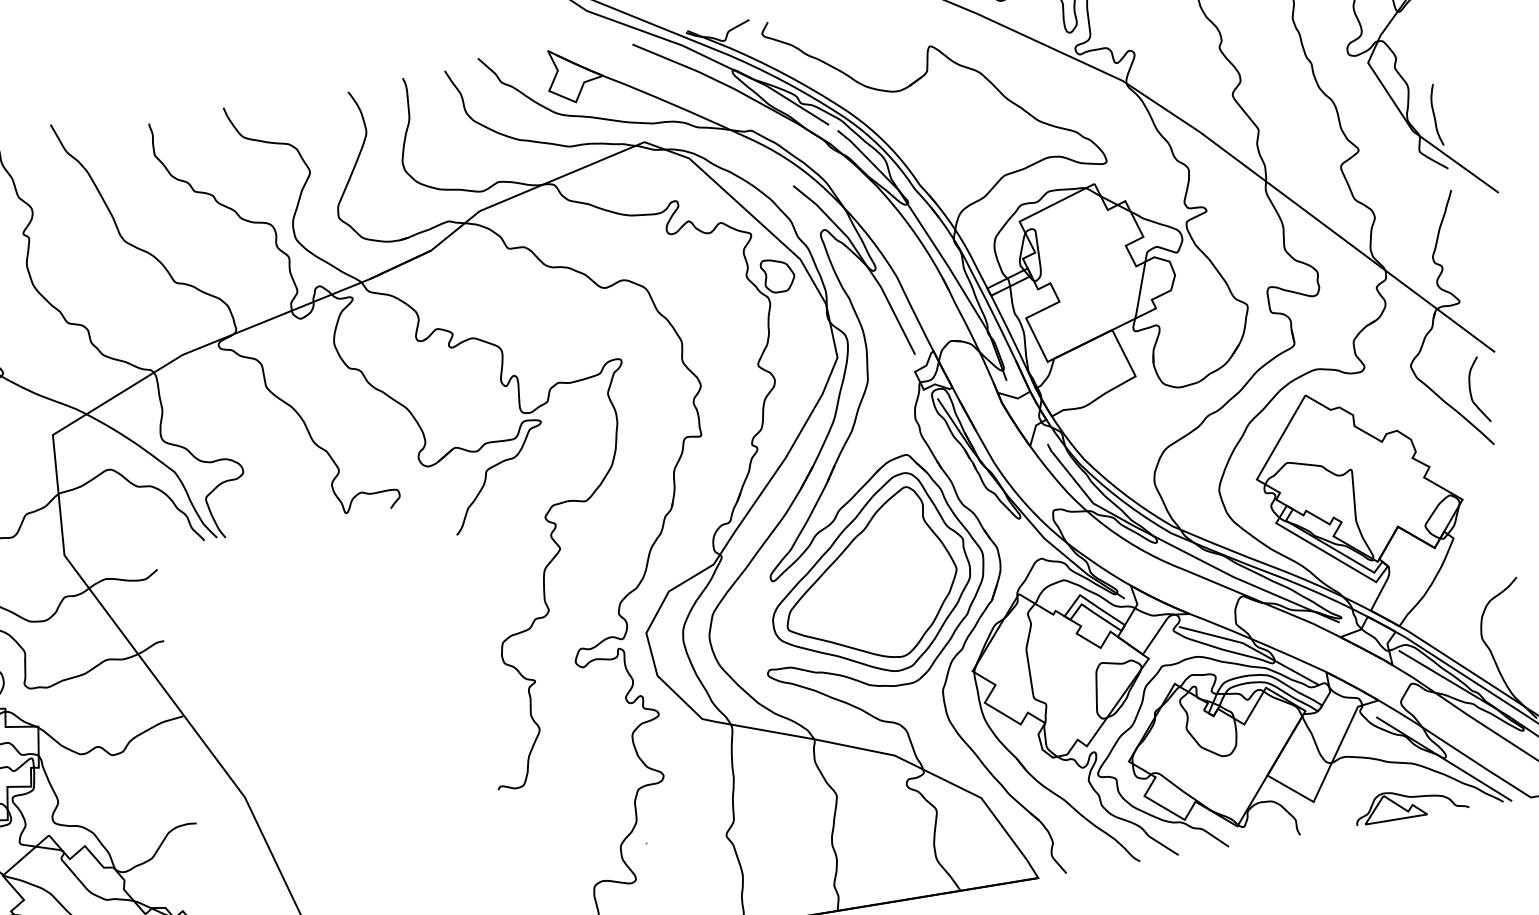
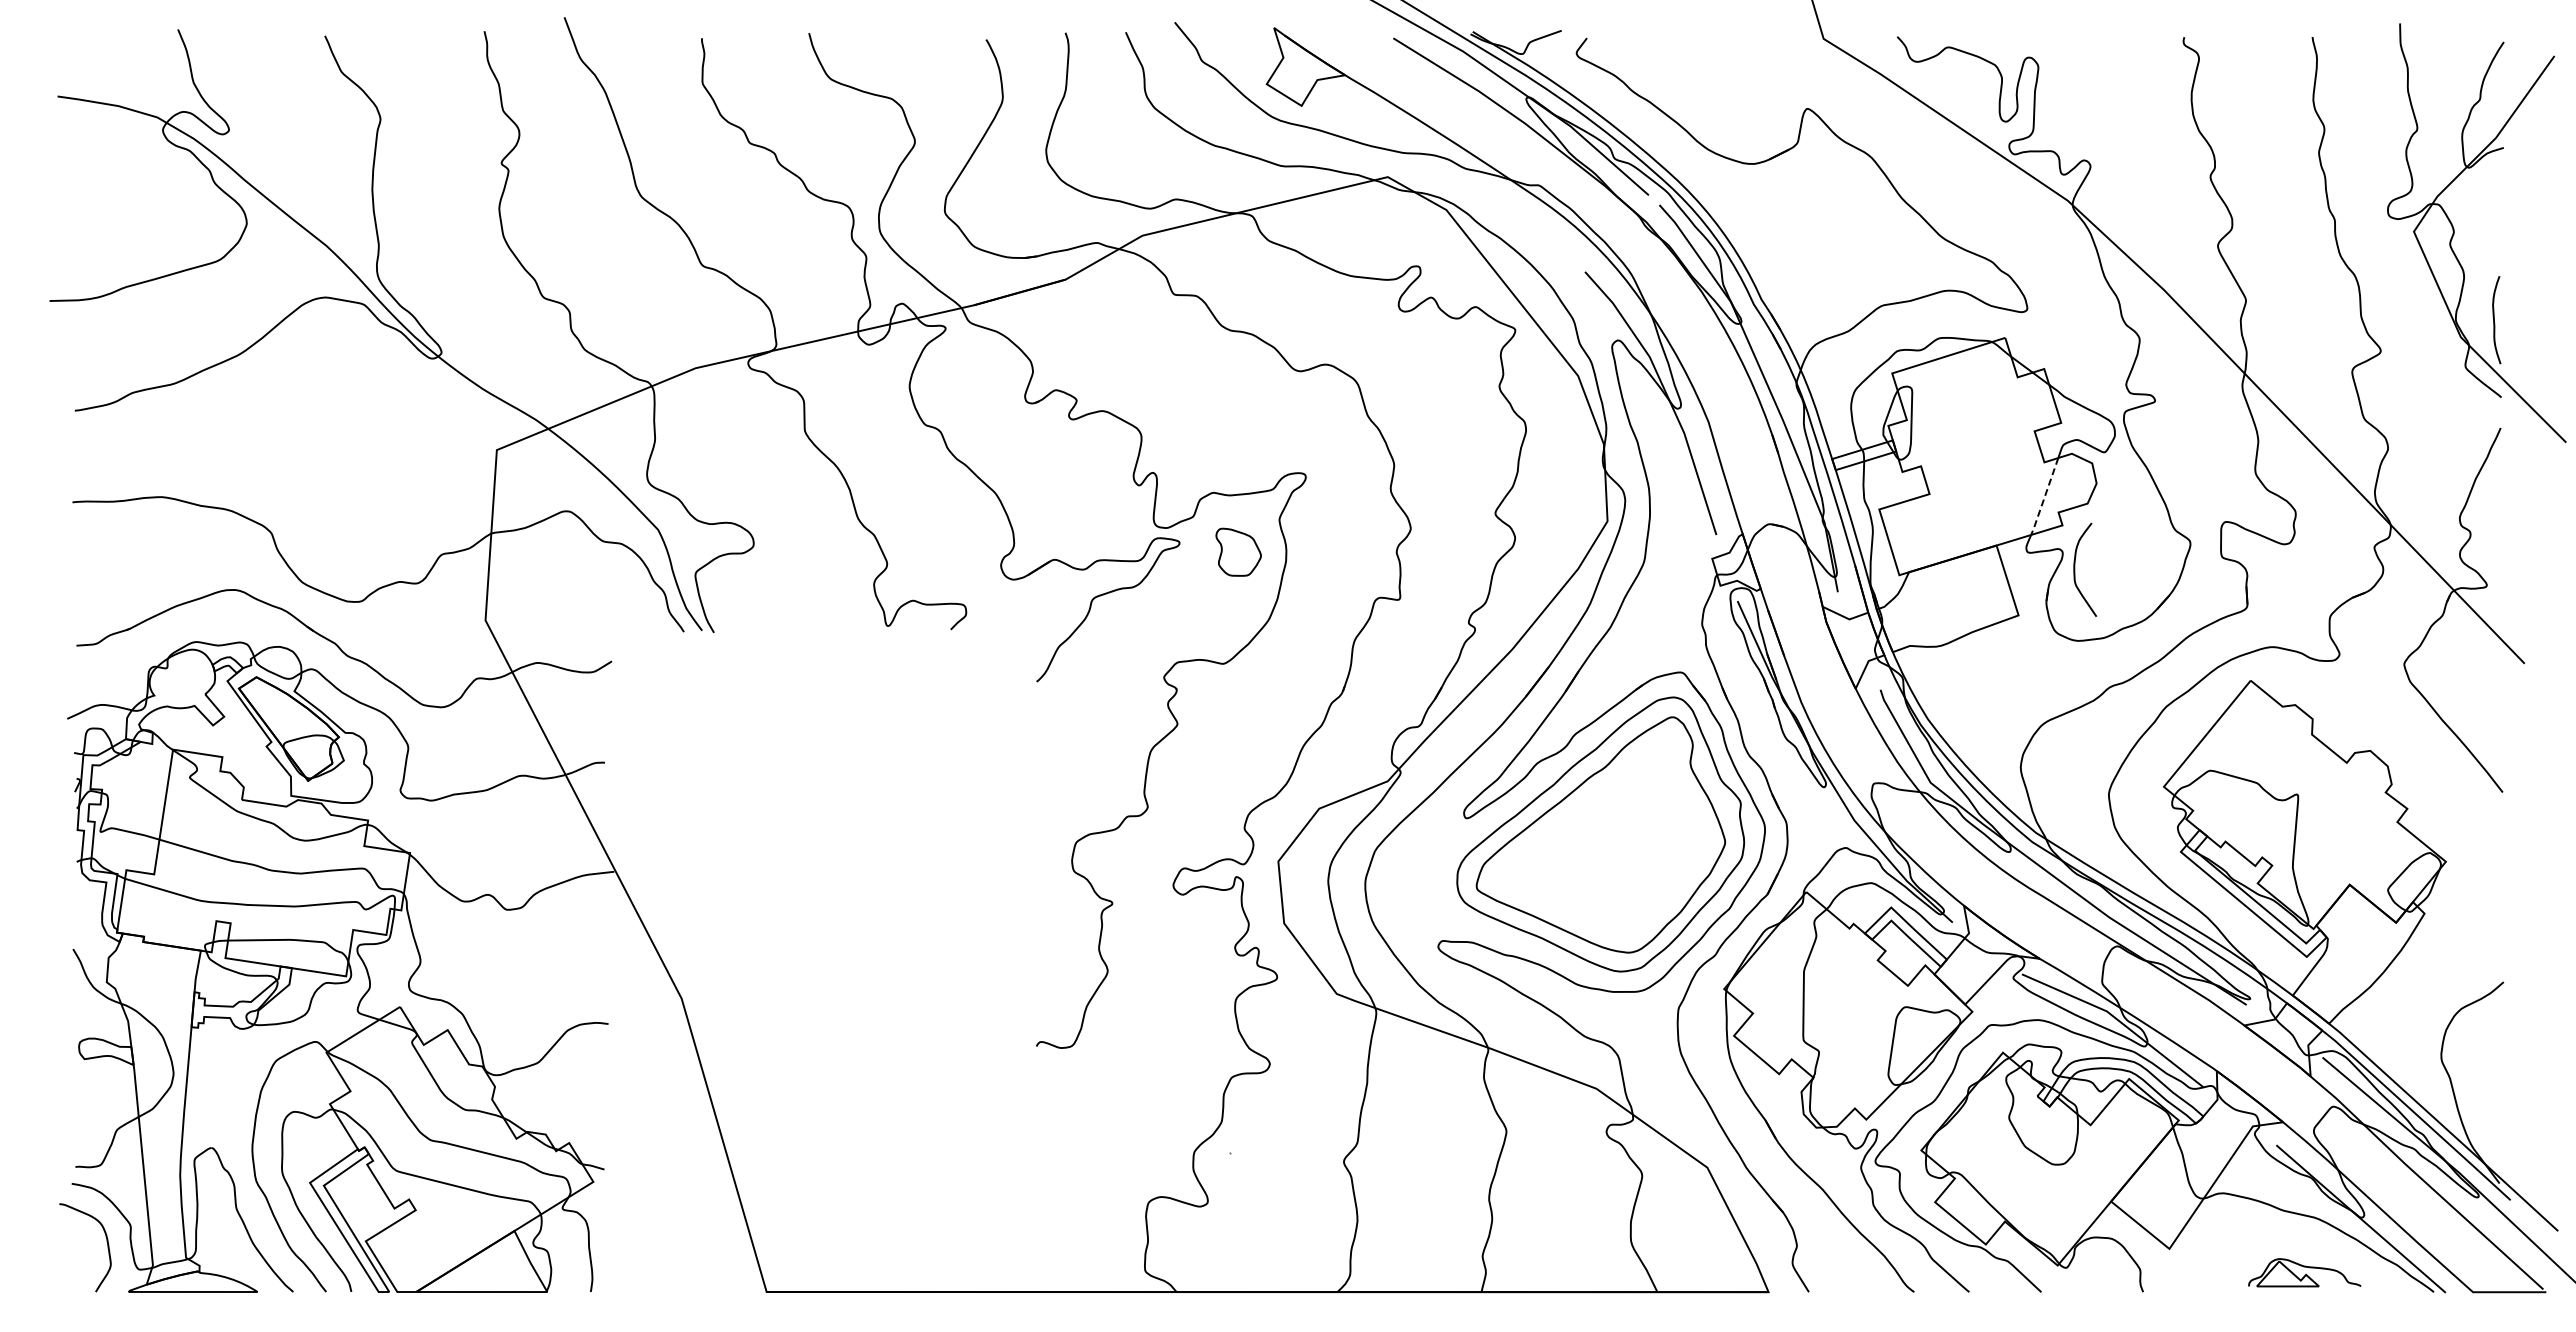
part: (778, 274) -> (1238, 551), moved
line: (1140, 290) -> (2044, 497), solid -> dashed
curve: (1471, 391) -> (2075, 569), moved
part: (1410, 802) -> (2304, 1272), size x0.7

